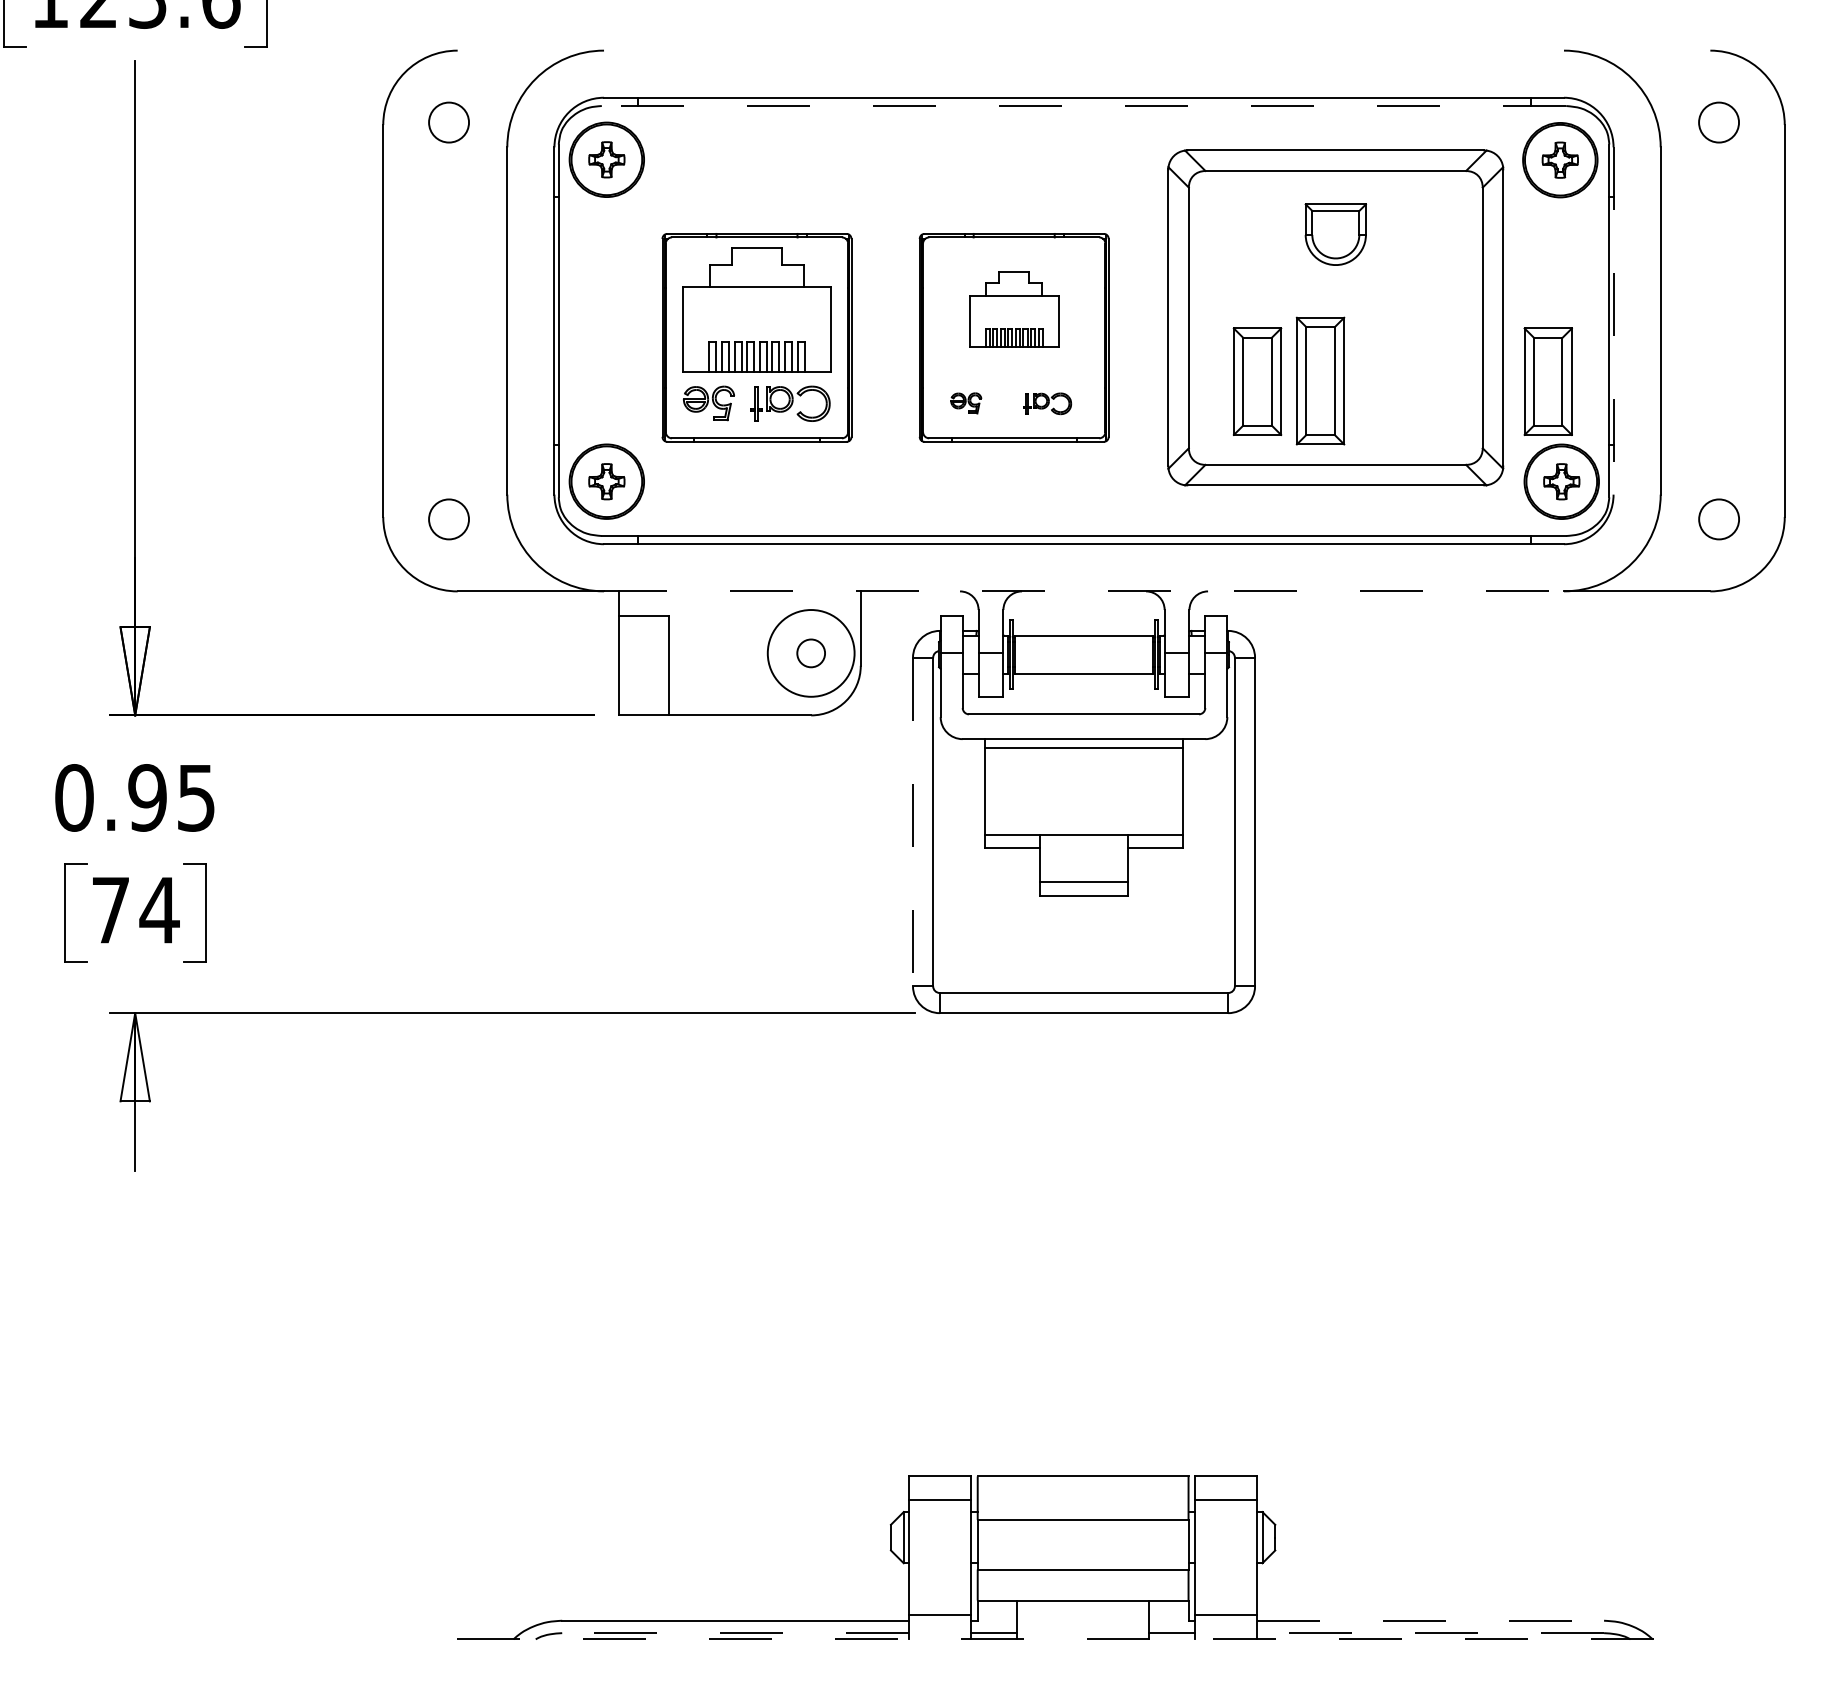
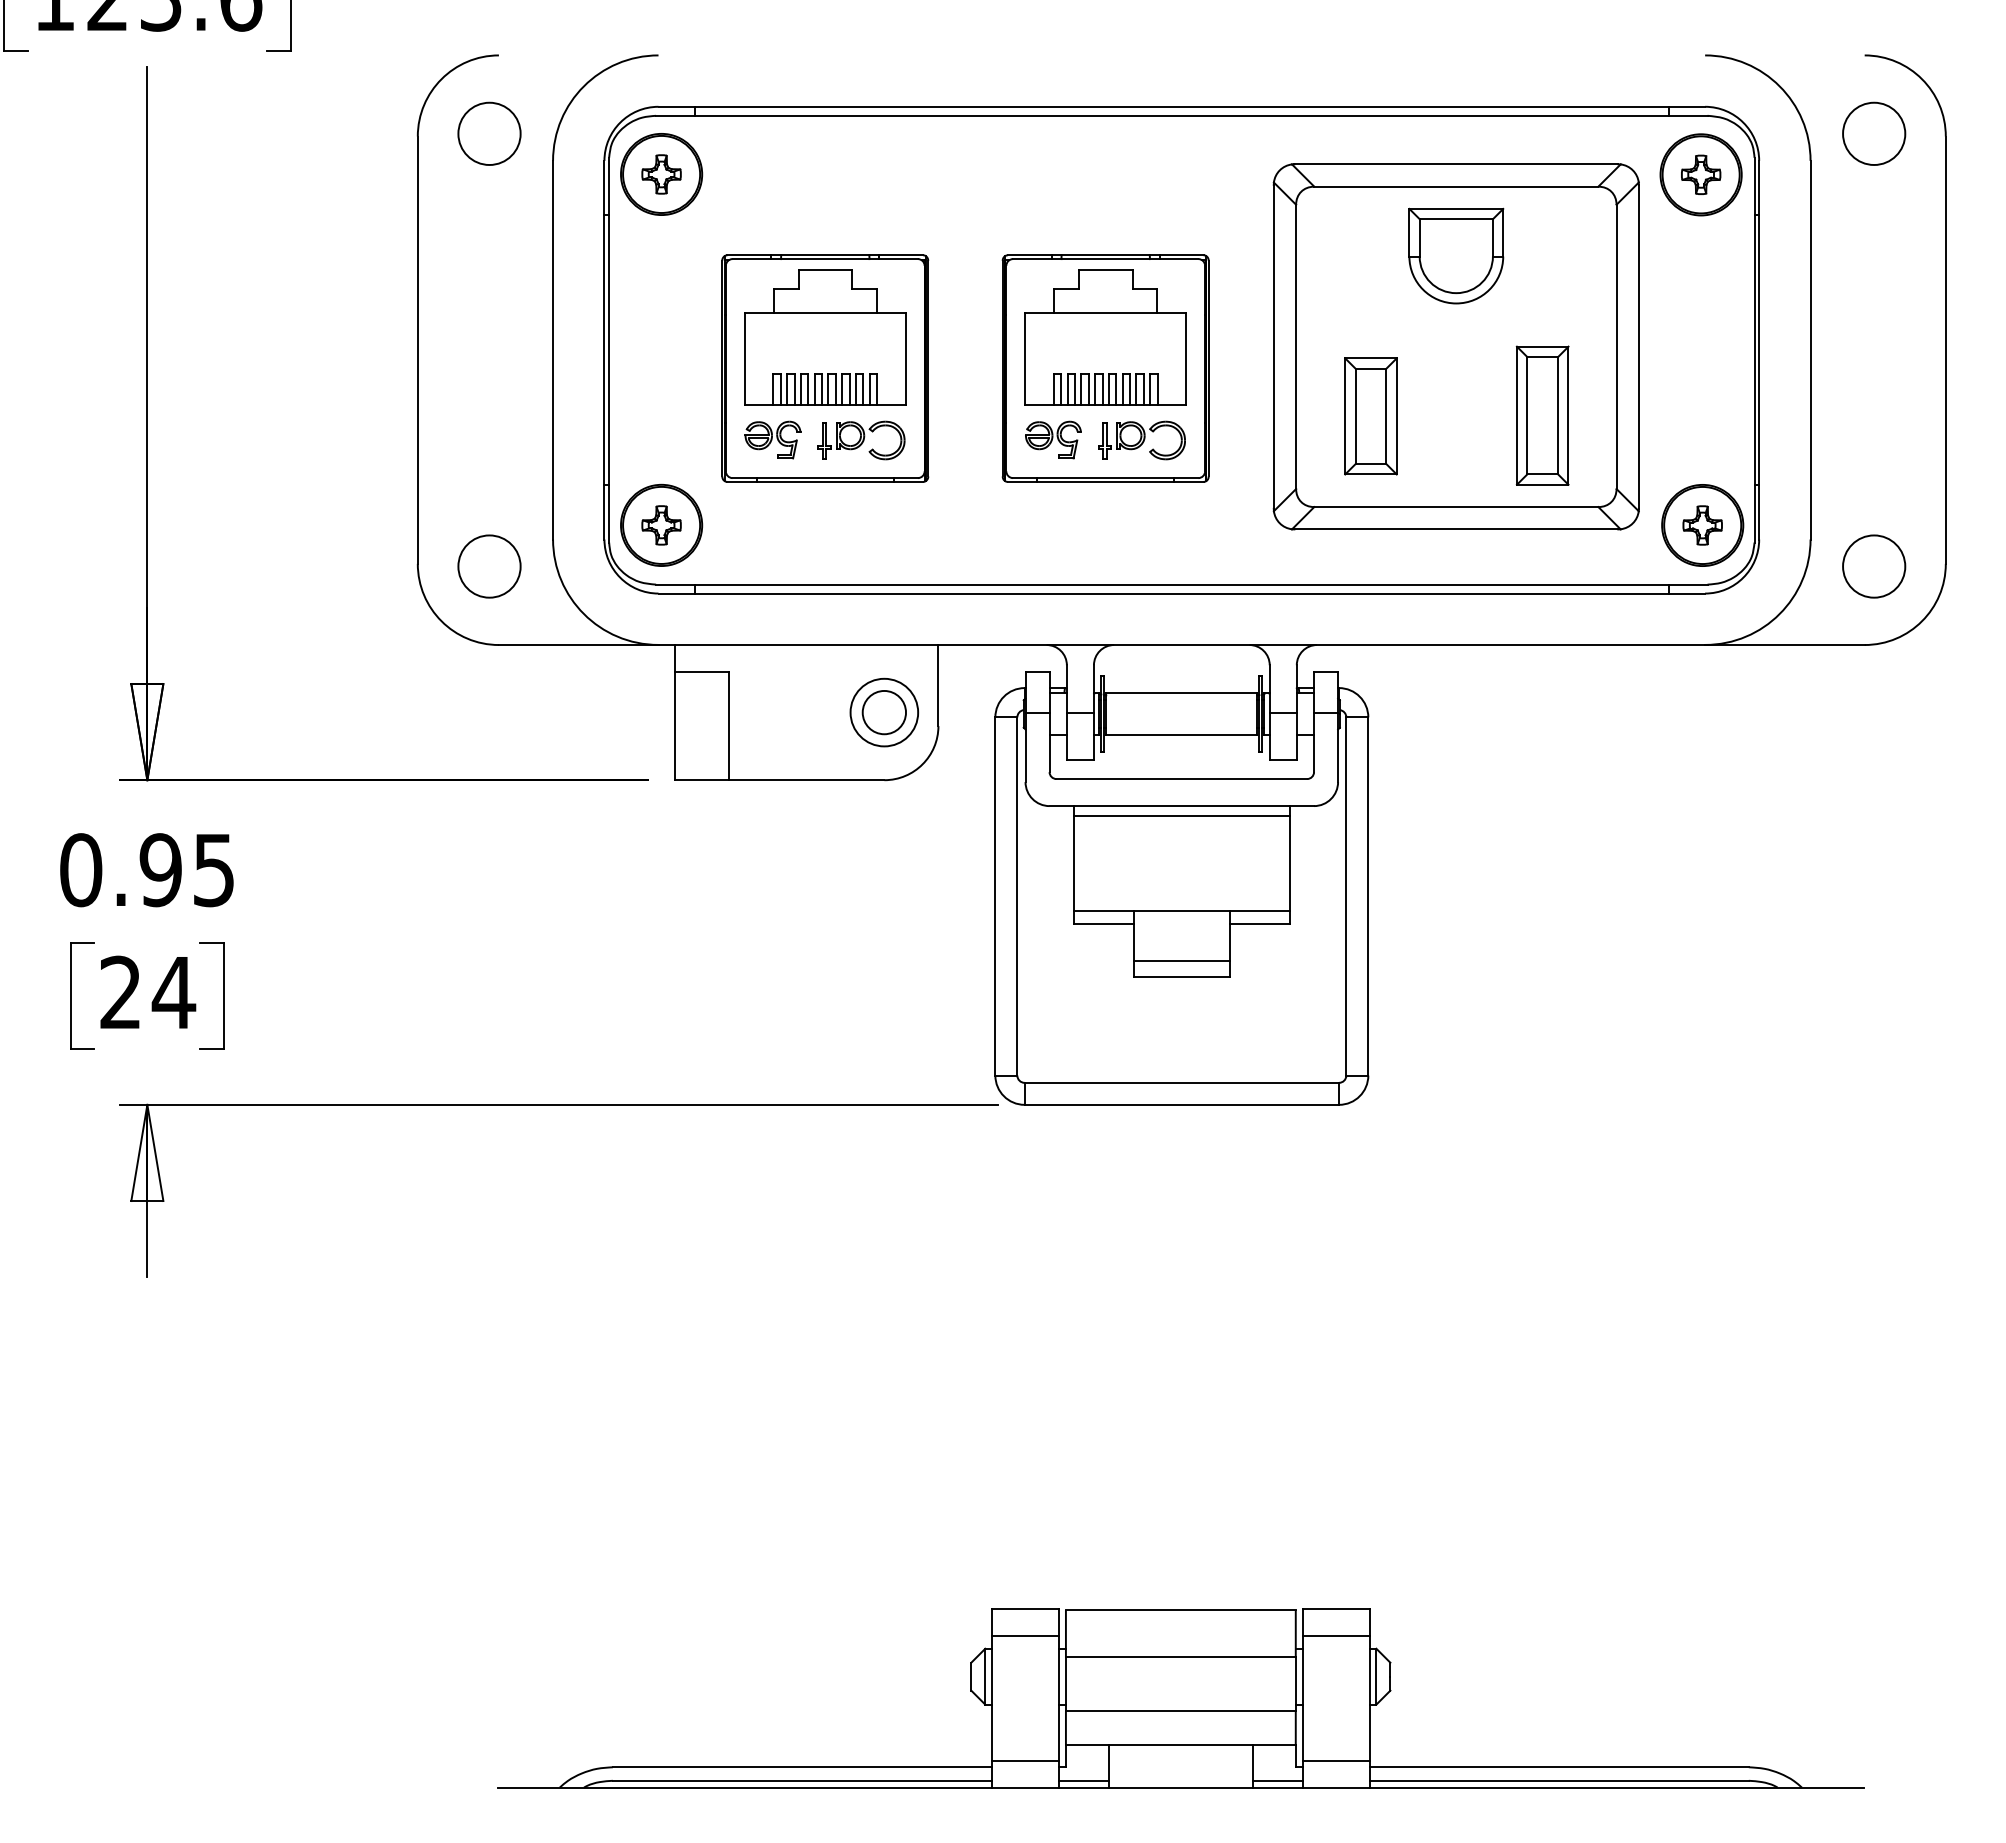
line: (1083, 105) -> (1181, 115), dashed -> solid
circle: (449, 122) -> (489, 133), size x1.43
circle: (1719, 122) -> (1874, 133), size x1.43
part: (1335, 234) -> (1456, 255), size x1.43
part: (1014, 309) -> (1105, 337), size x1.67
line: (1613, 321) -> (1759, 350), dashed -> solid
part: (1320, 380) -> (1542, 415), moved
part: (1547, 381) -> (1687, 416), removed
part: (966, 402) -> (1053, 439), size x1.67
part: (1047, 403) -> (1141, 440), size x1.67
circle: (449, 519) -> (489, 566), size x1.43
circle: (1719, 519) -> (1874, 566), size x1.43
line: (1084, 591) -> (1182, 645), dashed -> solid
circle: (811, 653) -> (884, 712), size x0.71
circle: (811, 653) -> (884, 712), size x1.43
line: (913, 822) -> (995, 896), dashed -> solid
text: (110, 909) -> (120, 991), 74 -> 24
line: (1430, 1620) -> (1559, 1767), dashed -> solid
line: (735, 1632) -> (801, 1780), dashed -> solid
line: (1429, 1632) -> (1558, 1780), dashed -> solid
line: (1082, 1639) -> (1180, 1787), dashed -> solid

